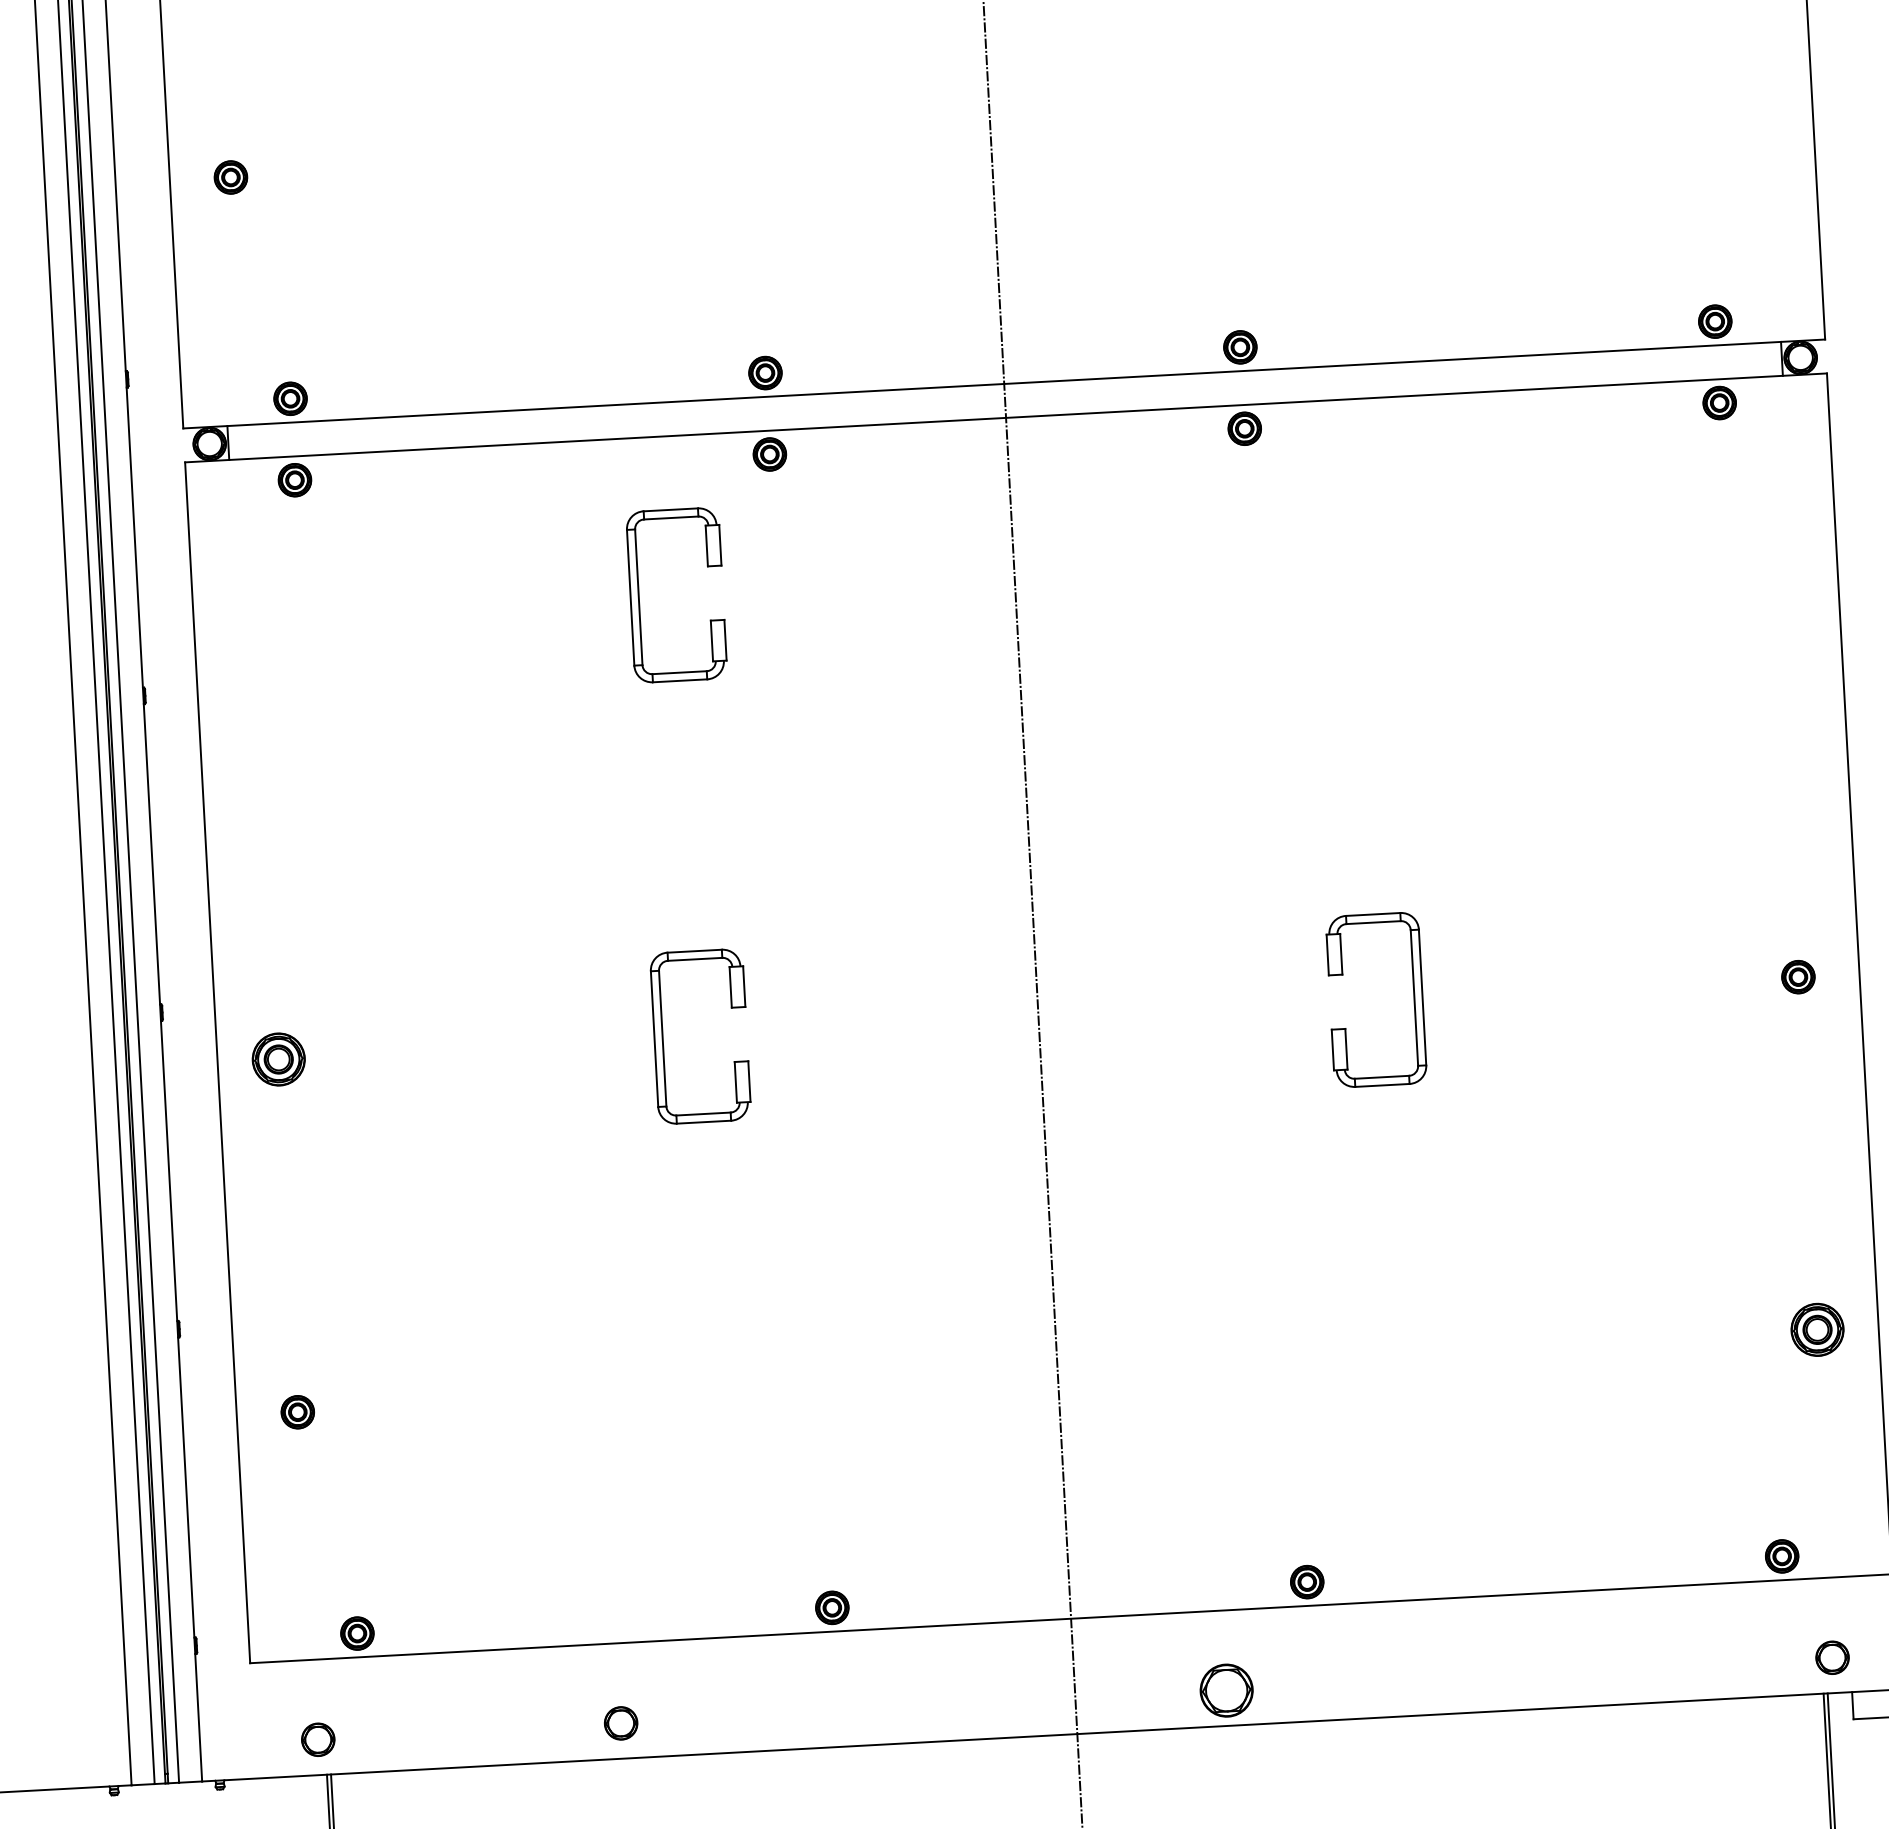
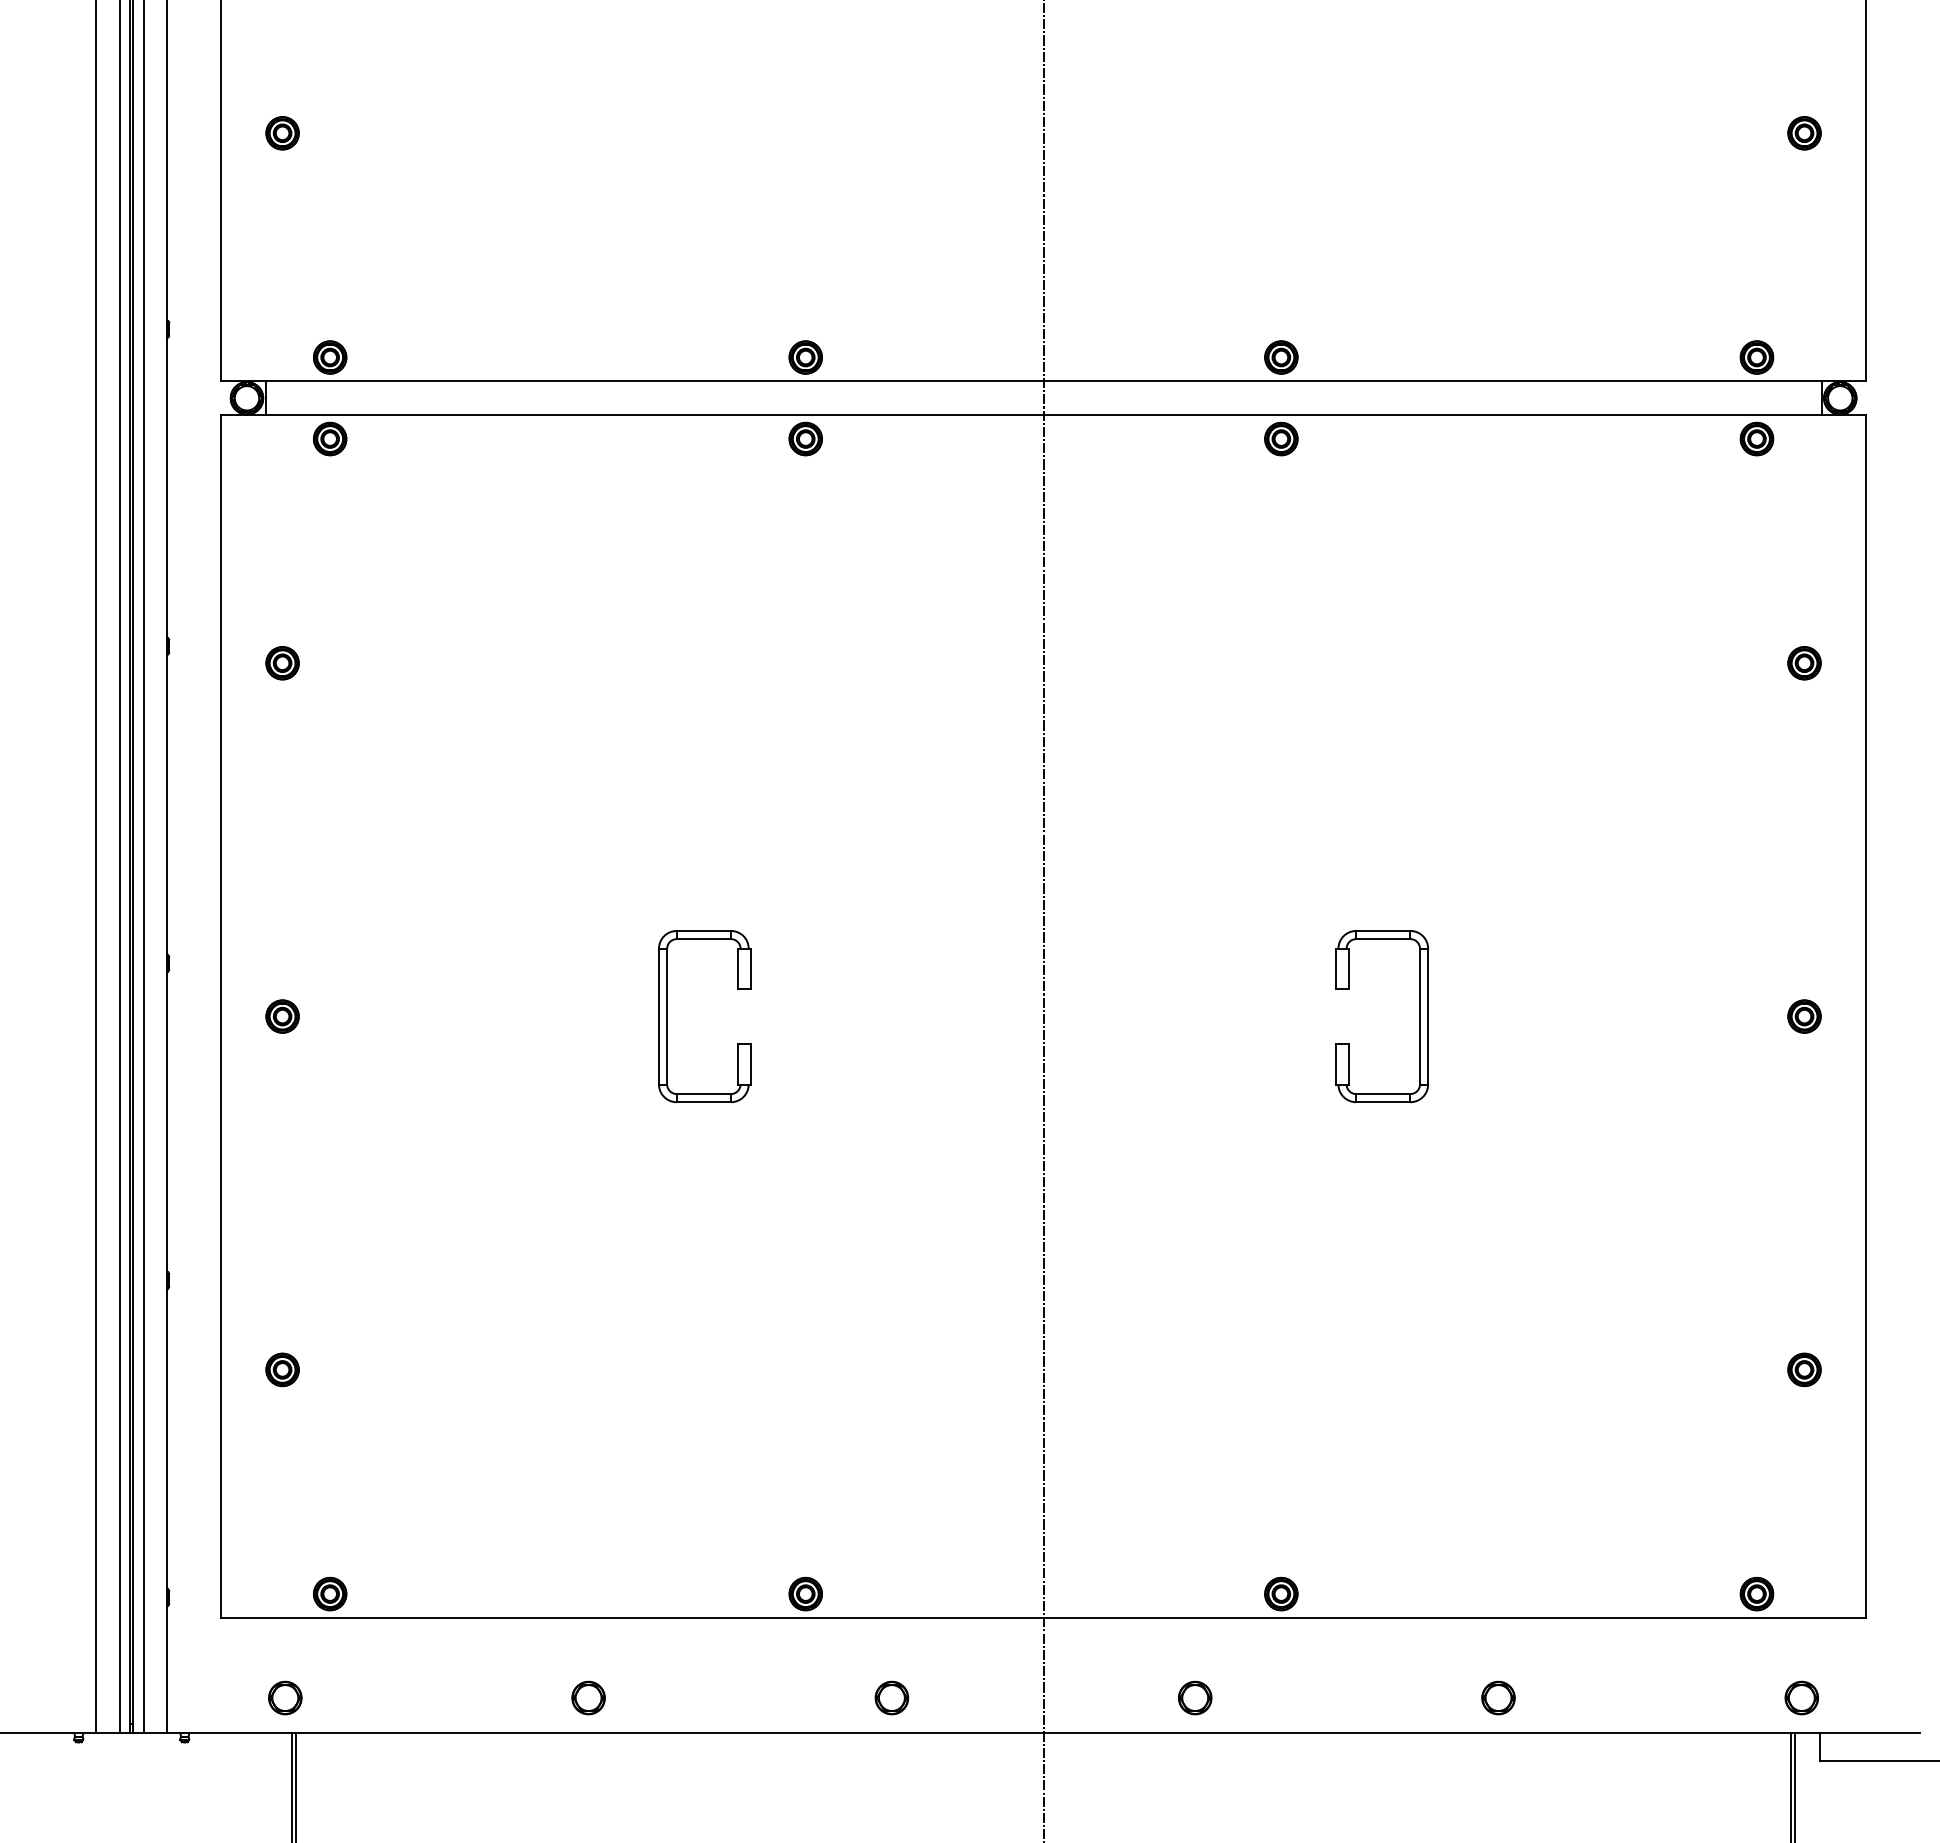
part: (1750, 95) -> (1804, 133), added
part: (639, 597) -> (667, 574), removed
part: (1779, 624) -> (1804, 663), added
part: (259, 706) -> (282, 663), added
part: (278, 1059) -> (282, 1016), size x0.62
part: (1817, 1329) -> (1804, 1369), size x0.62
part: (1529, 1673) -> (1498, 1697), added
part: (1227, 1690) -> (1195, 1697), size x0.62
part: (923, 1706) -> (891, 1697), added

